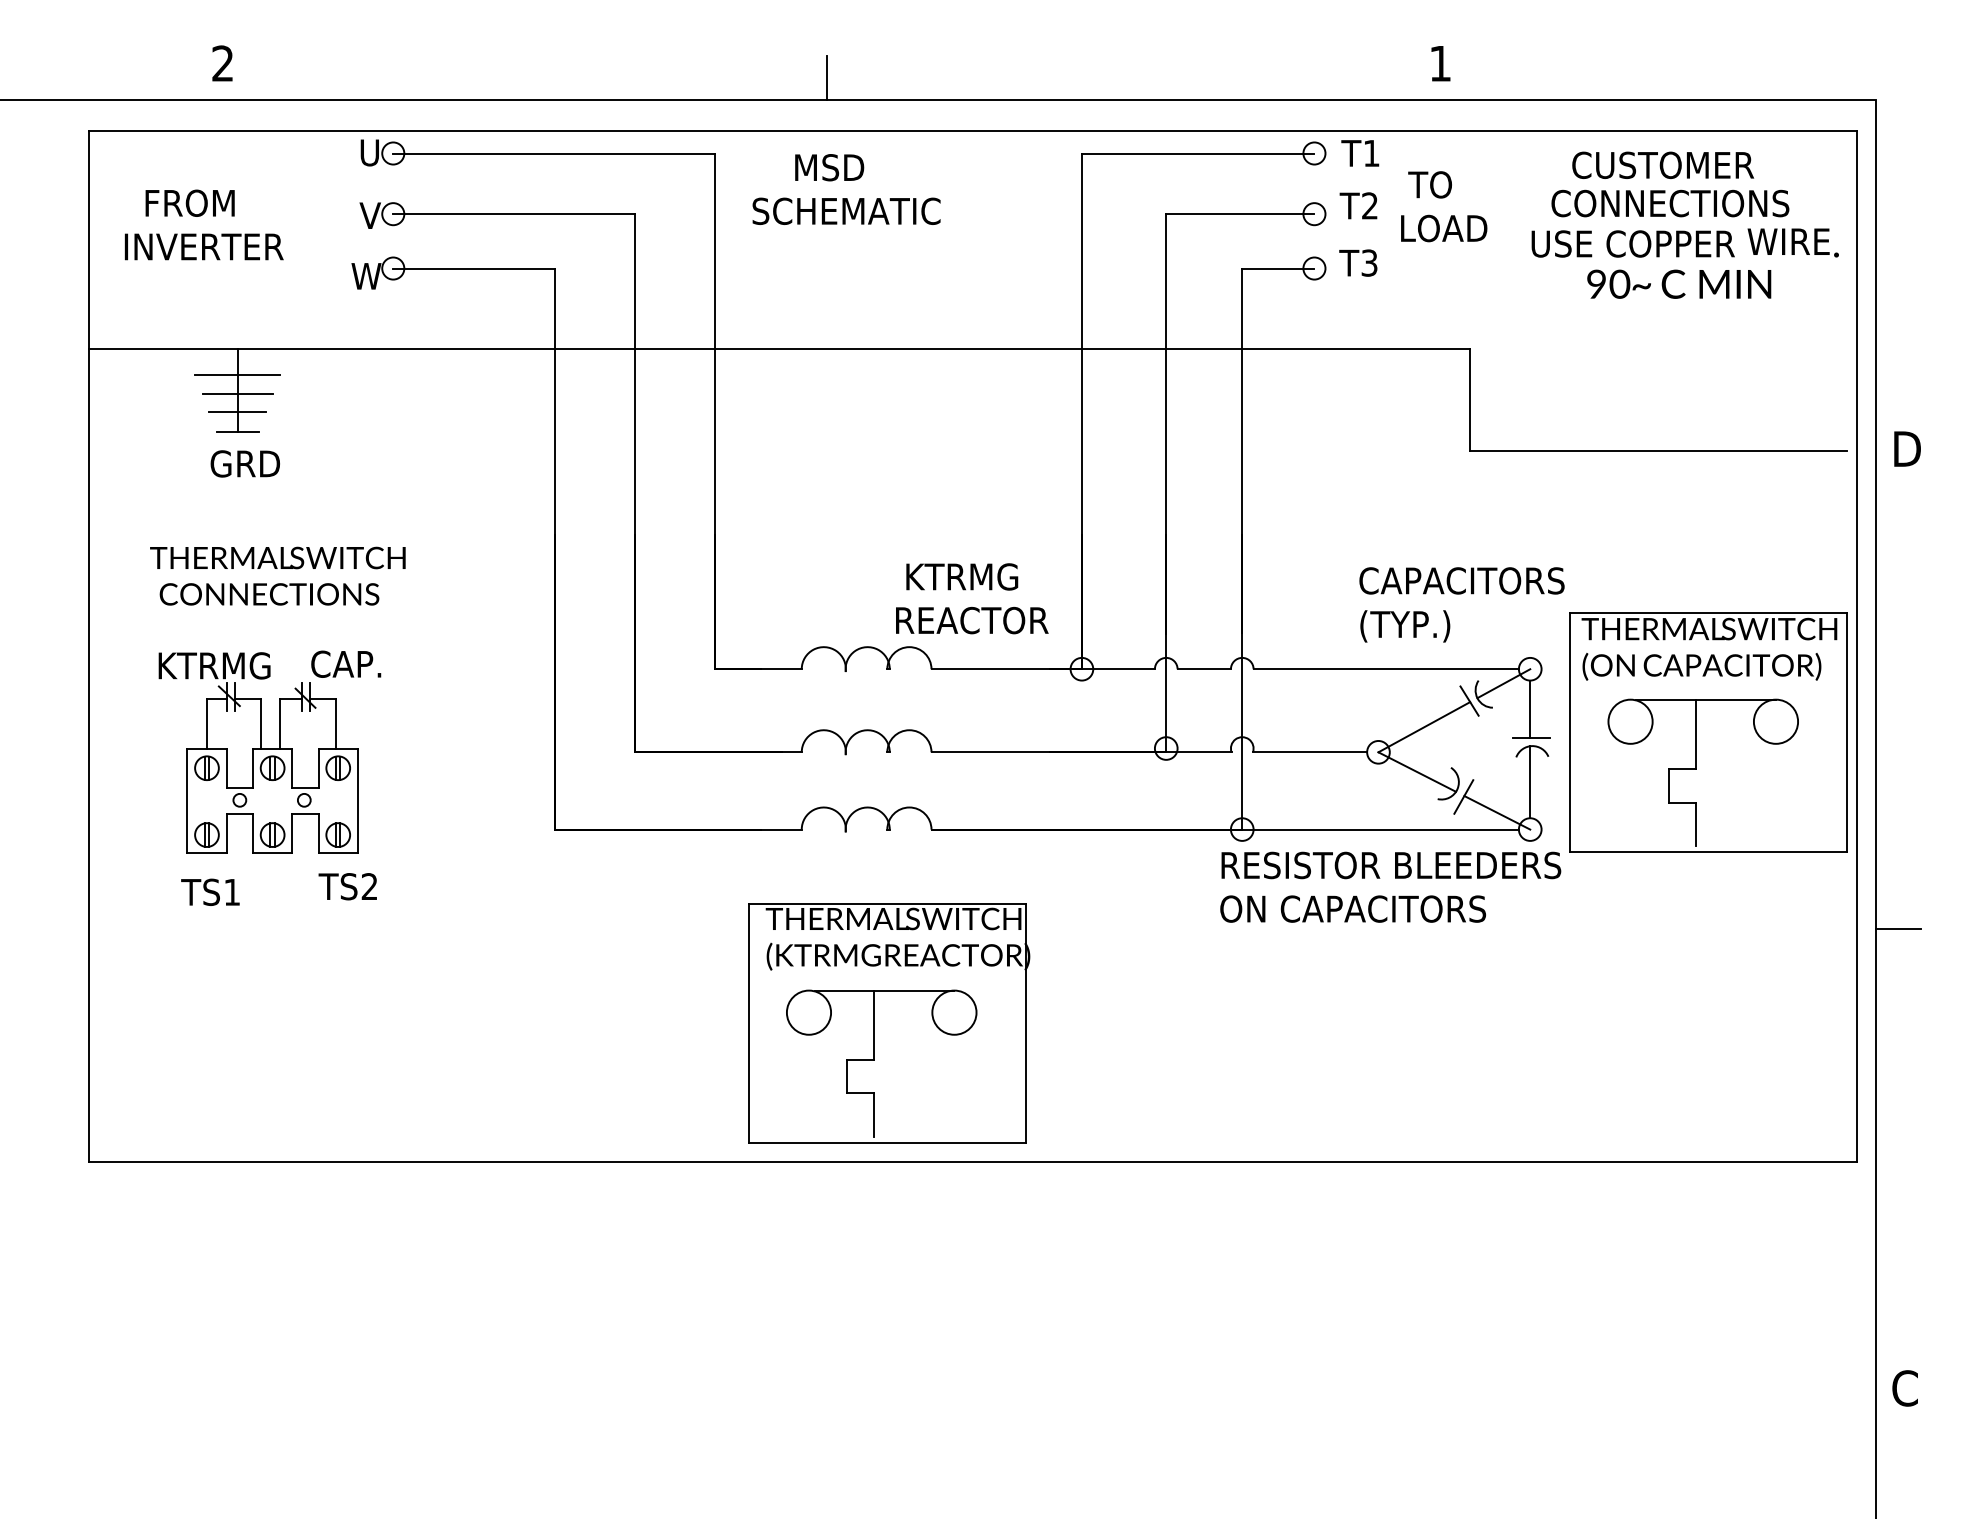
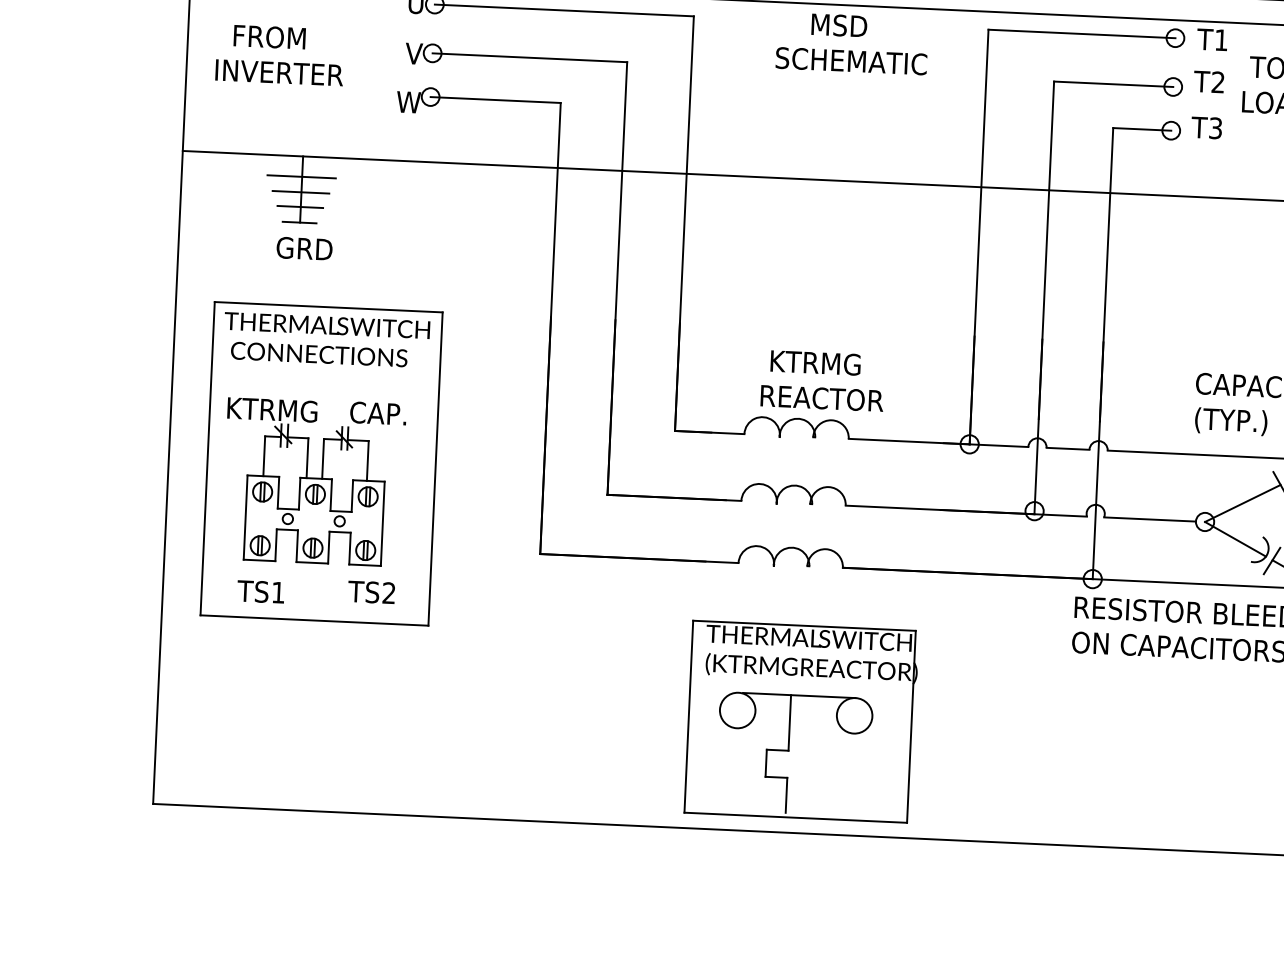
text: (846, 189) -> (852, 43), moved
text: (972, 598) -> (823, 380), moved
part: (278, 729) -> (321, 463), added

